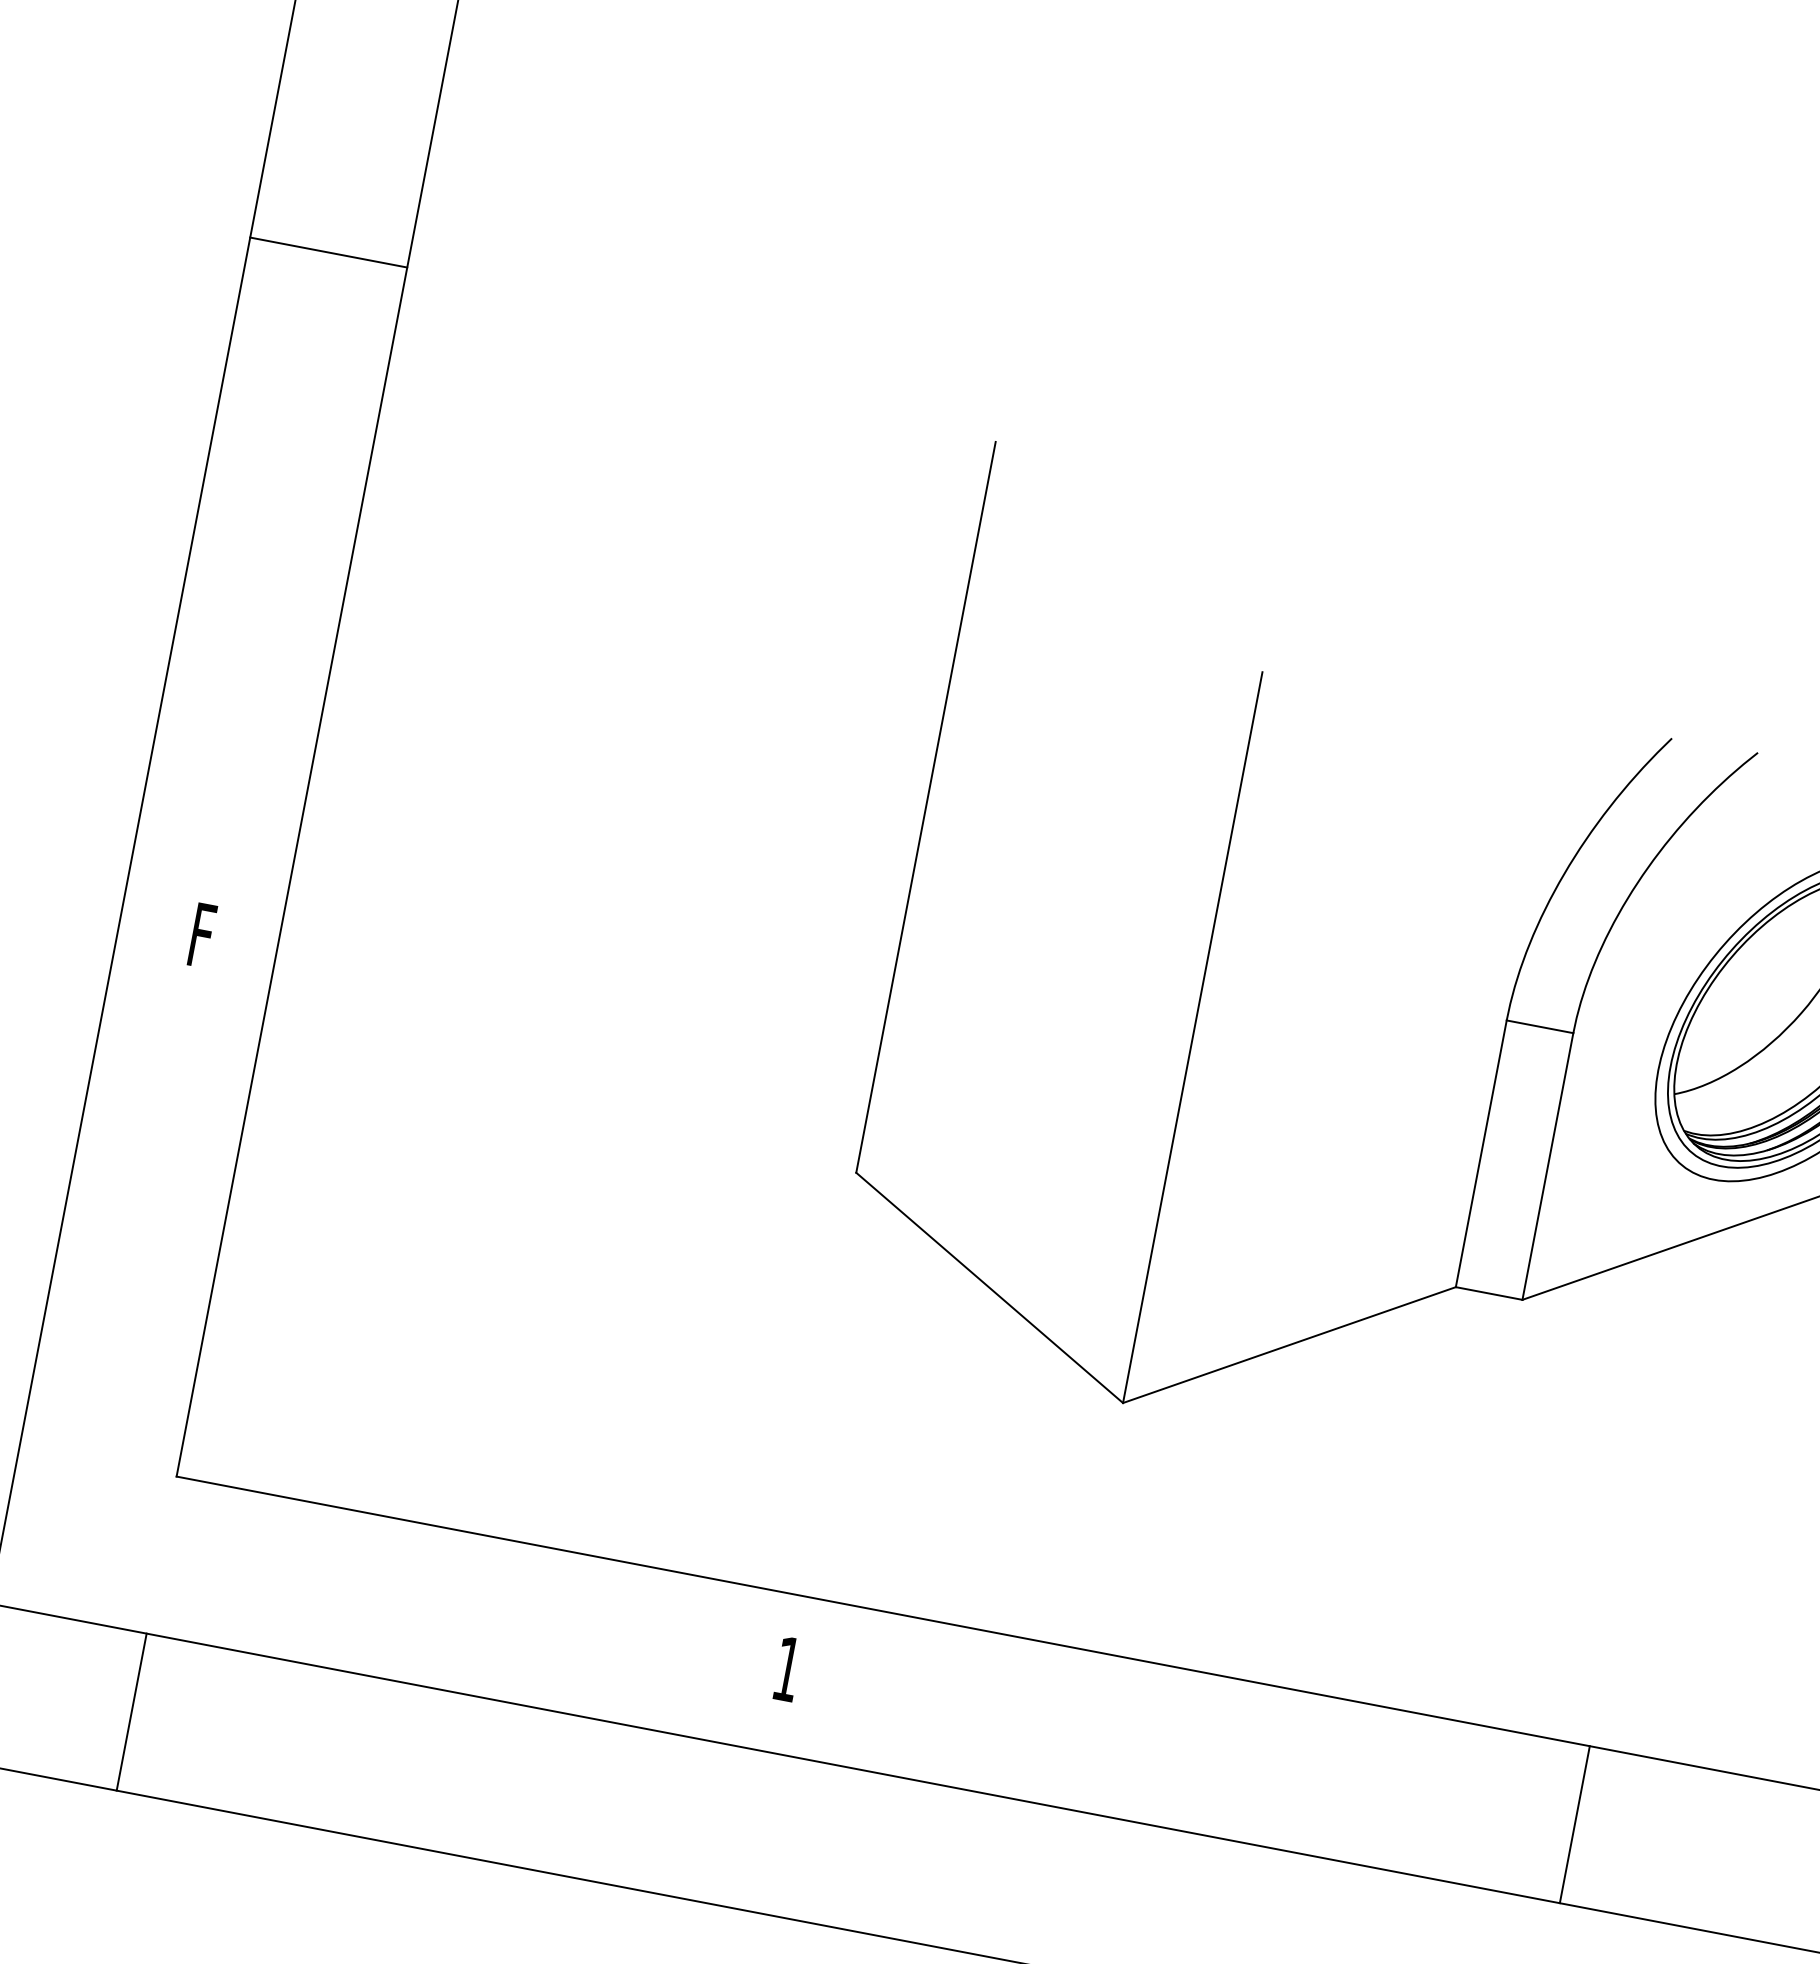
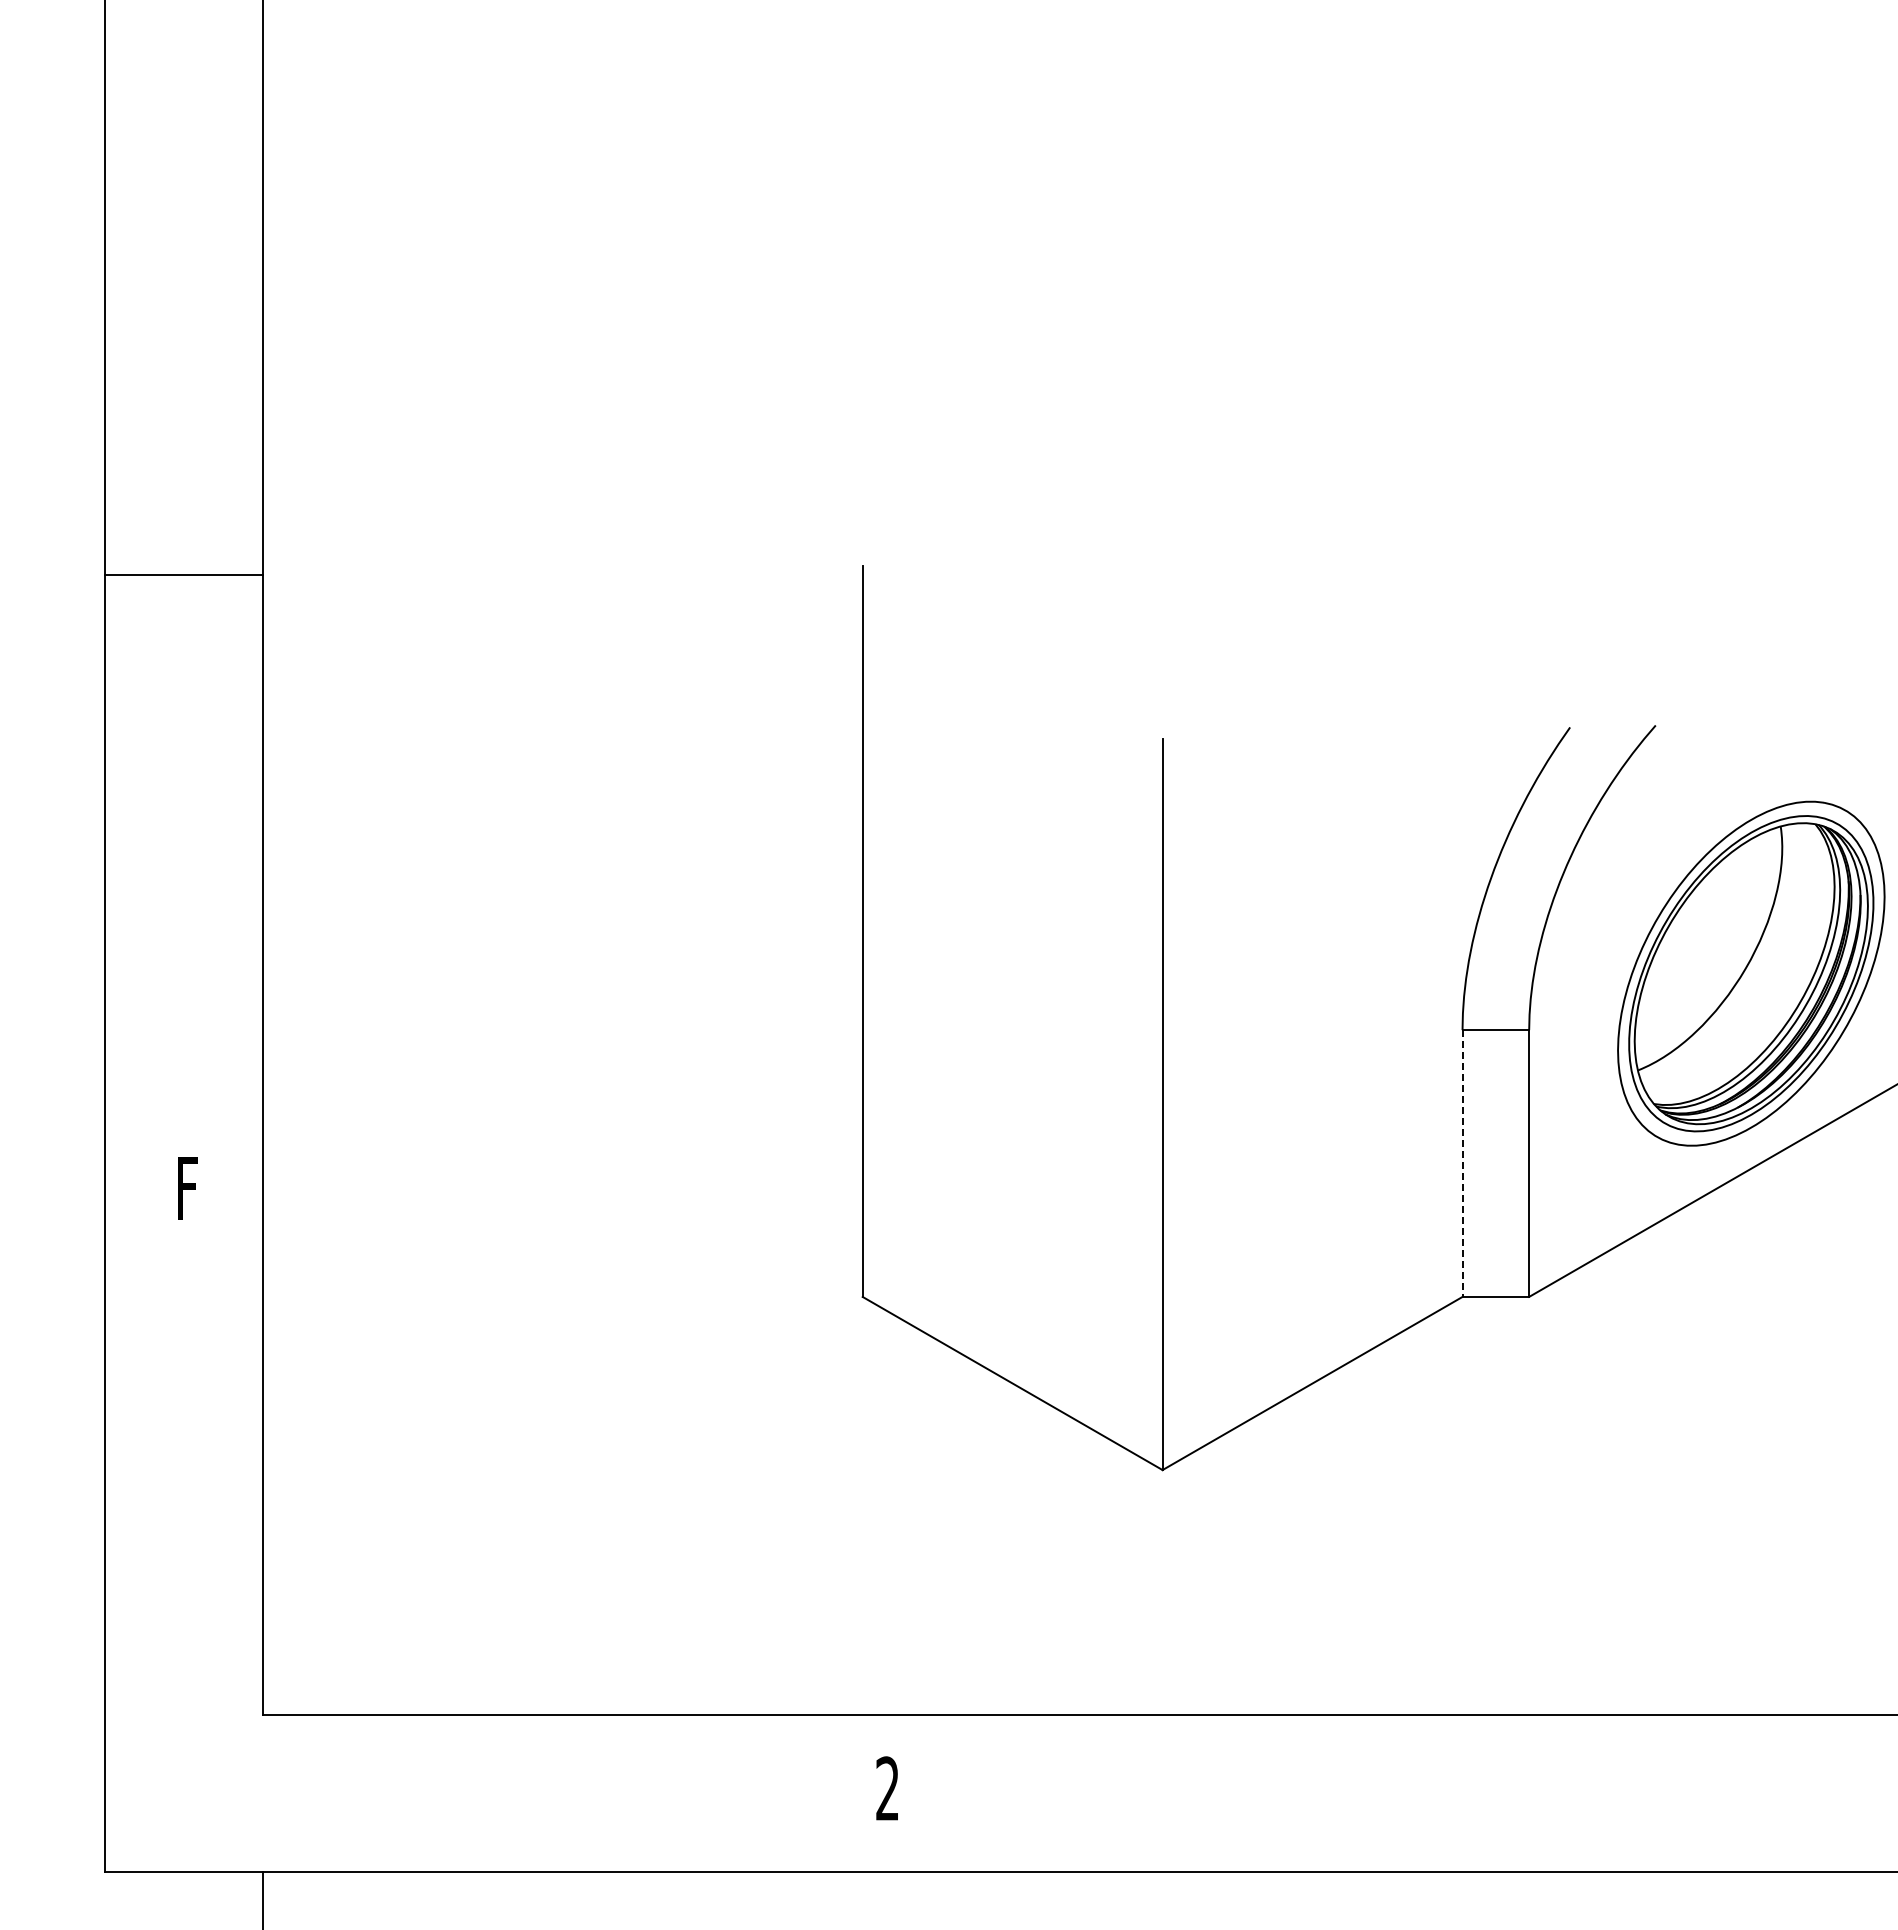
line: (328, 252) -> (183, 574), moved
line: (1481, 1154) -> (1462, 1164), solid -> dashed
text: (787, 1668) -> (887, 1788), 1 -> 2
line: (1575, 1824) -> (1676, 1793), removed

